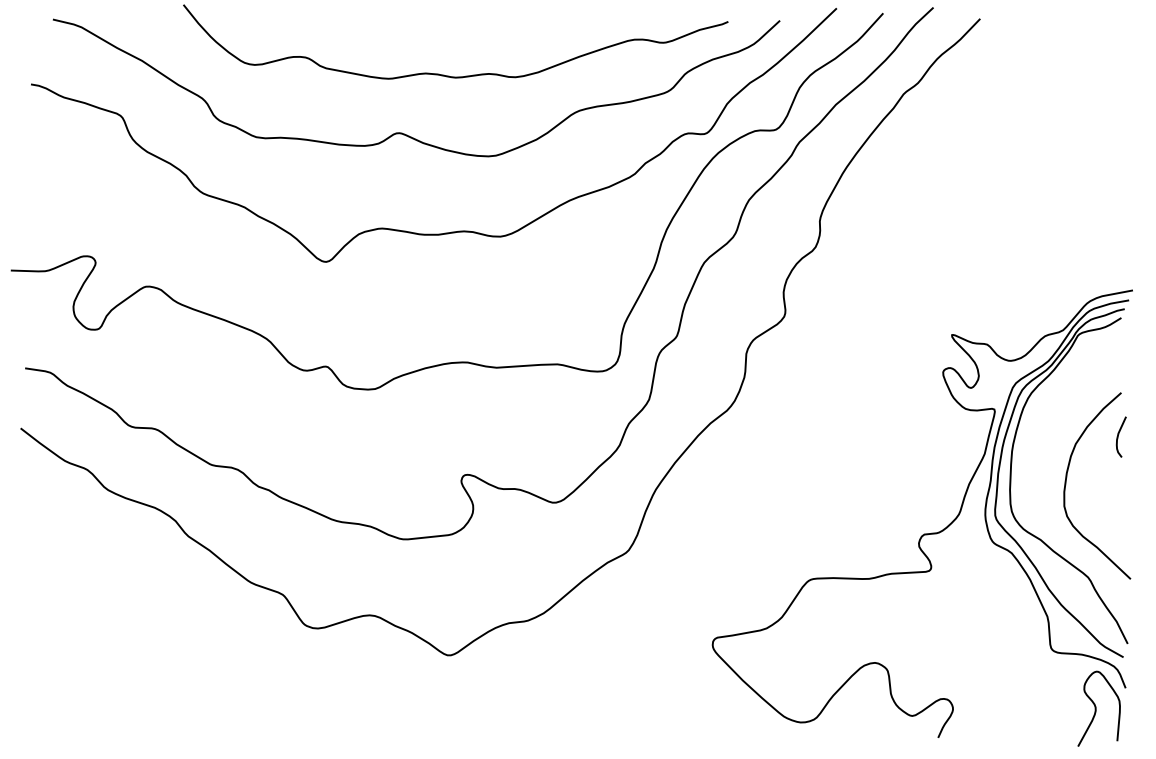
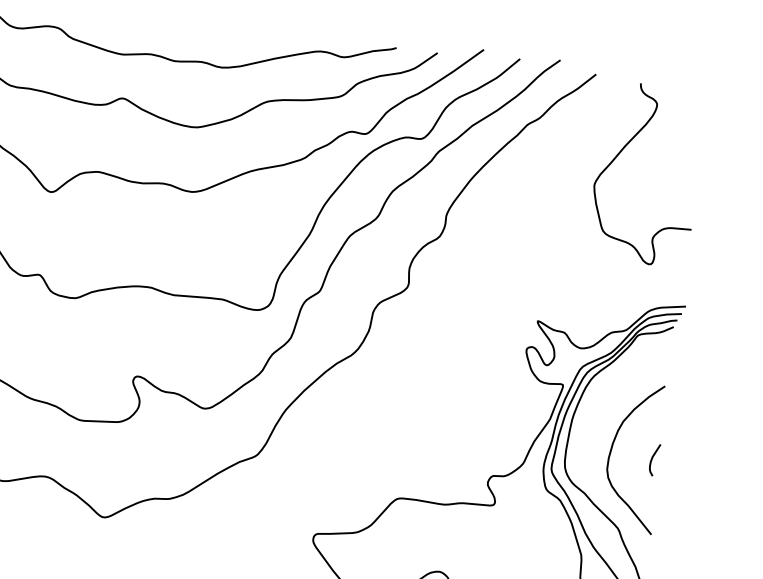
curve: (1025, 110) -> (621, 152), added
curve: (1118, 436) -> (652, 459), moved

